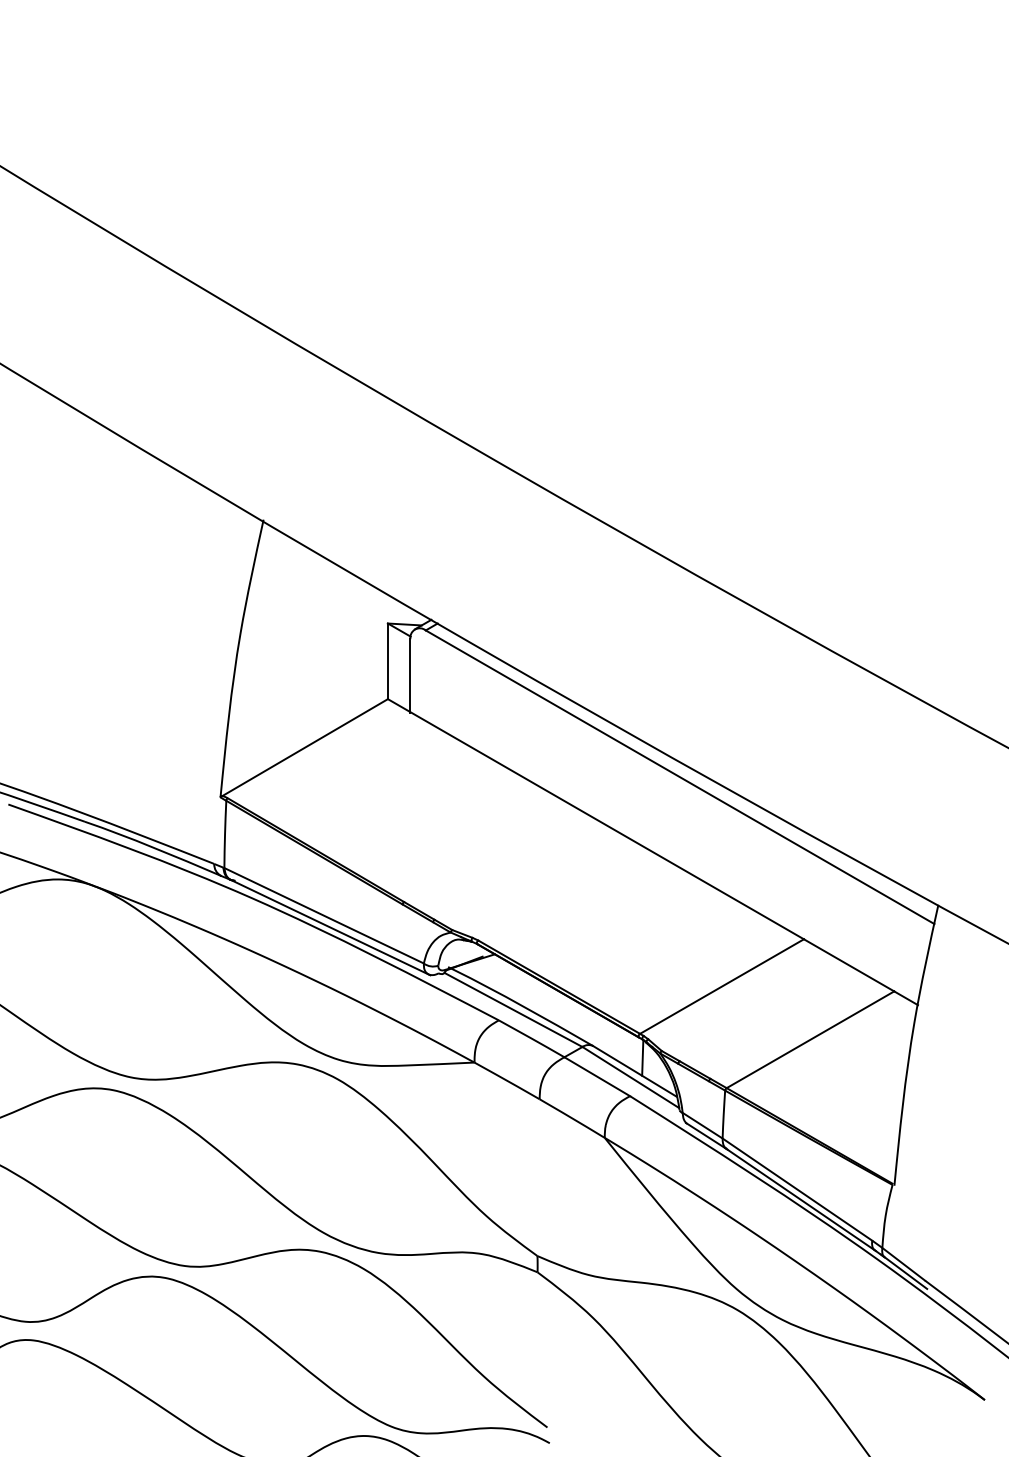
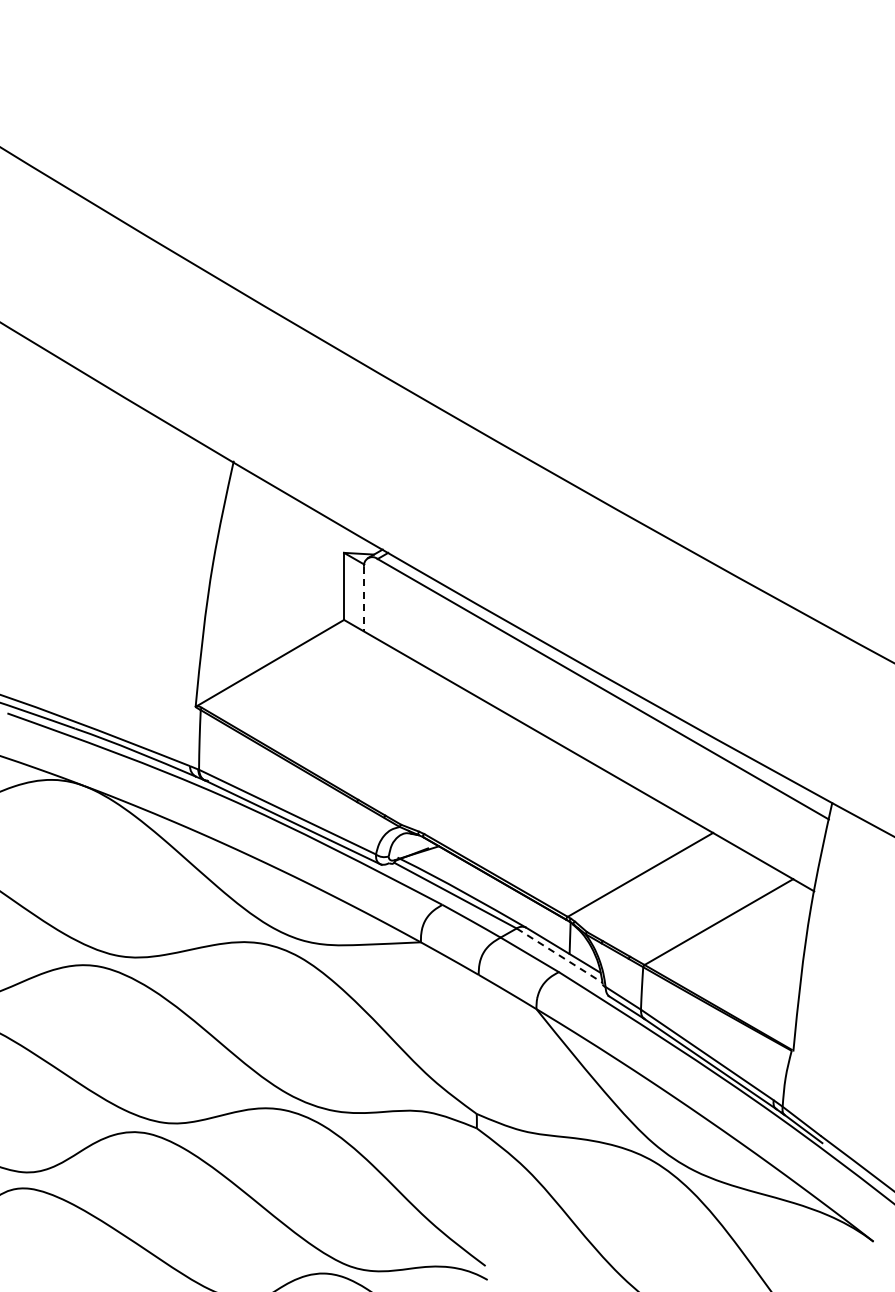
line: (410, 676) -> (364, 599), solid -> dashed
line: (630, 1077) -> (559, 955), solid -> dashed

